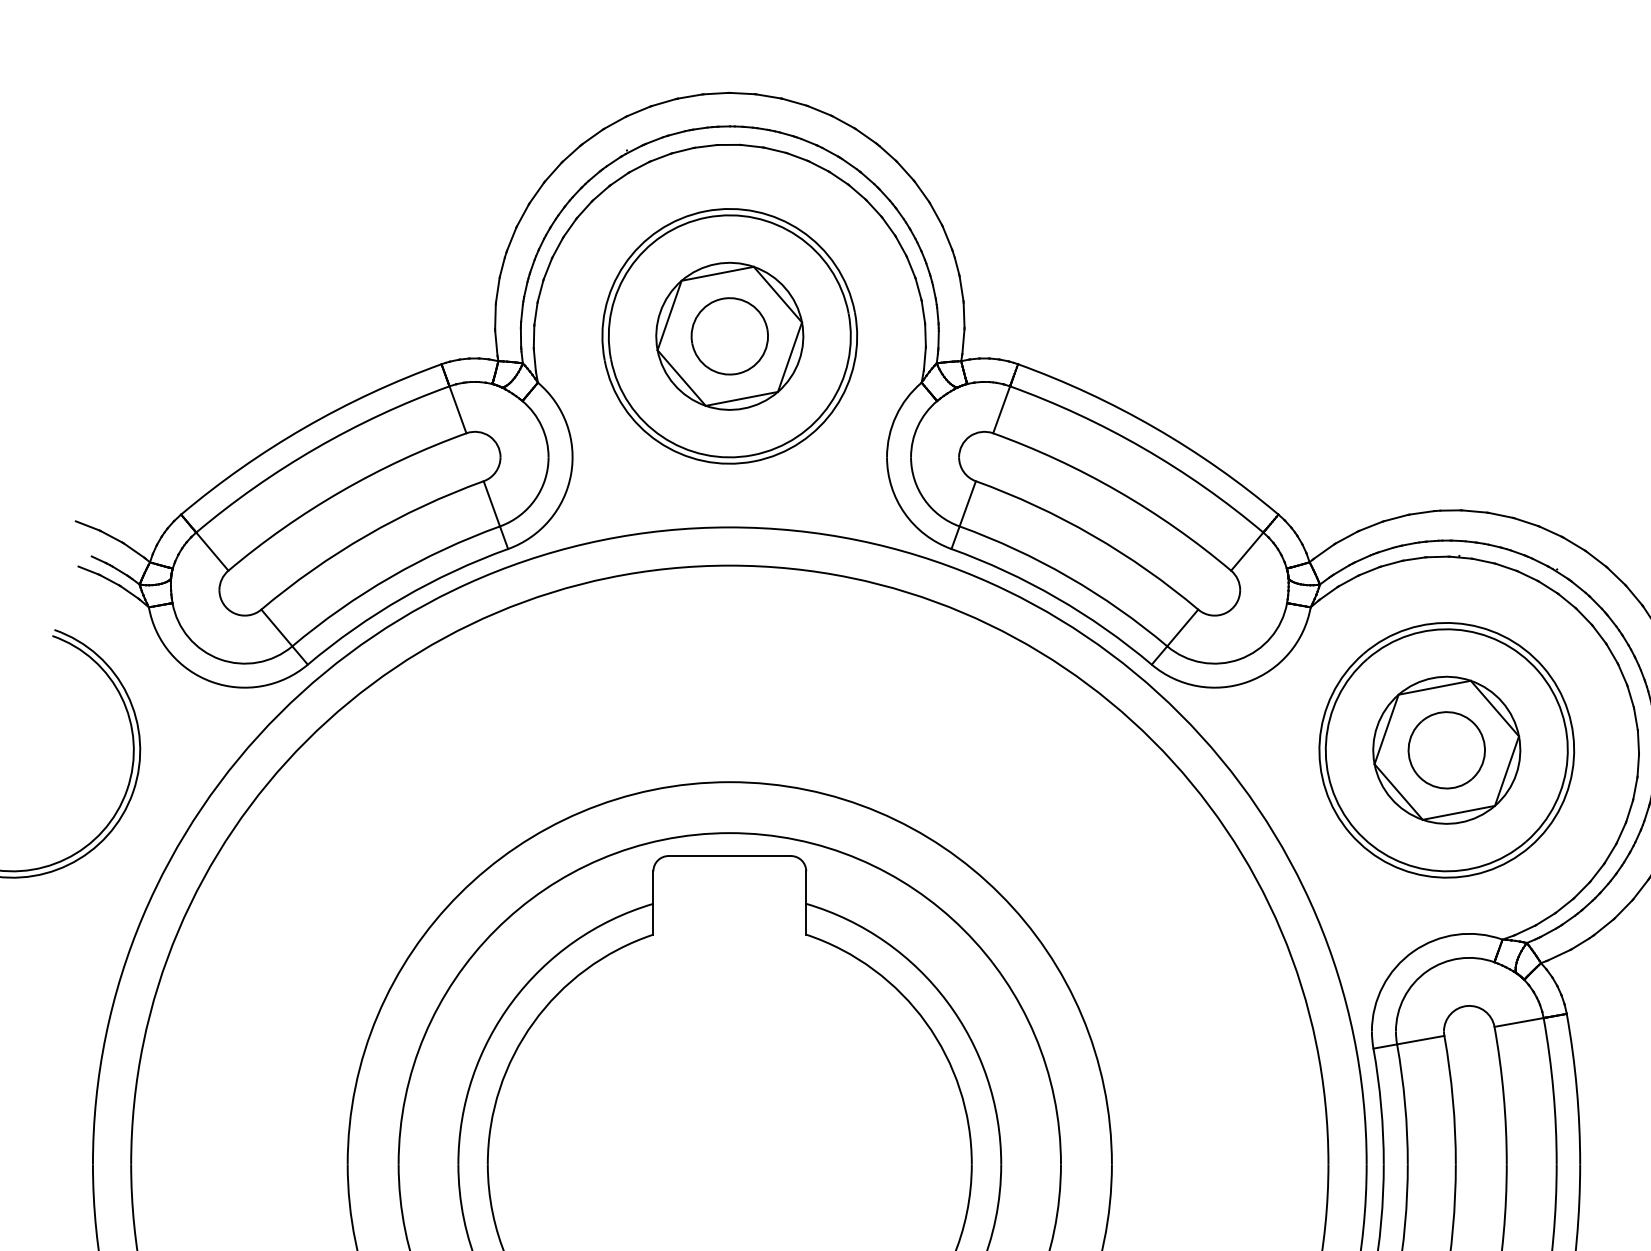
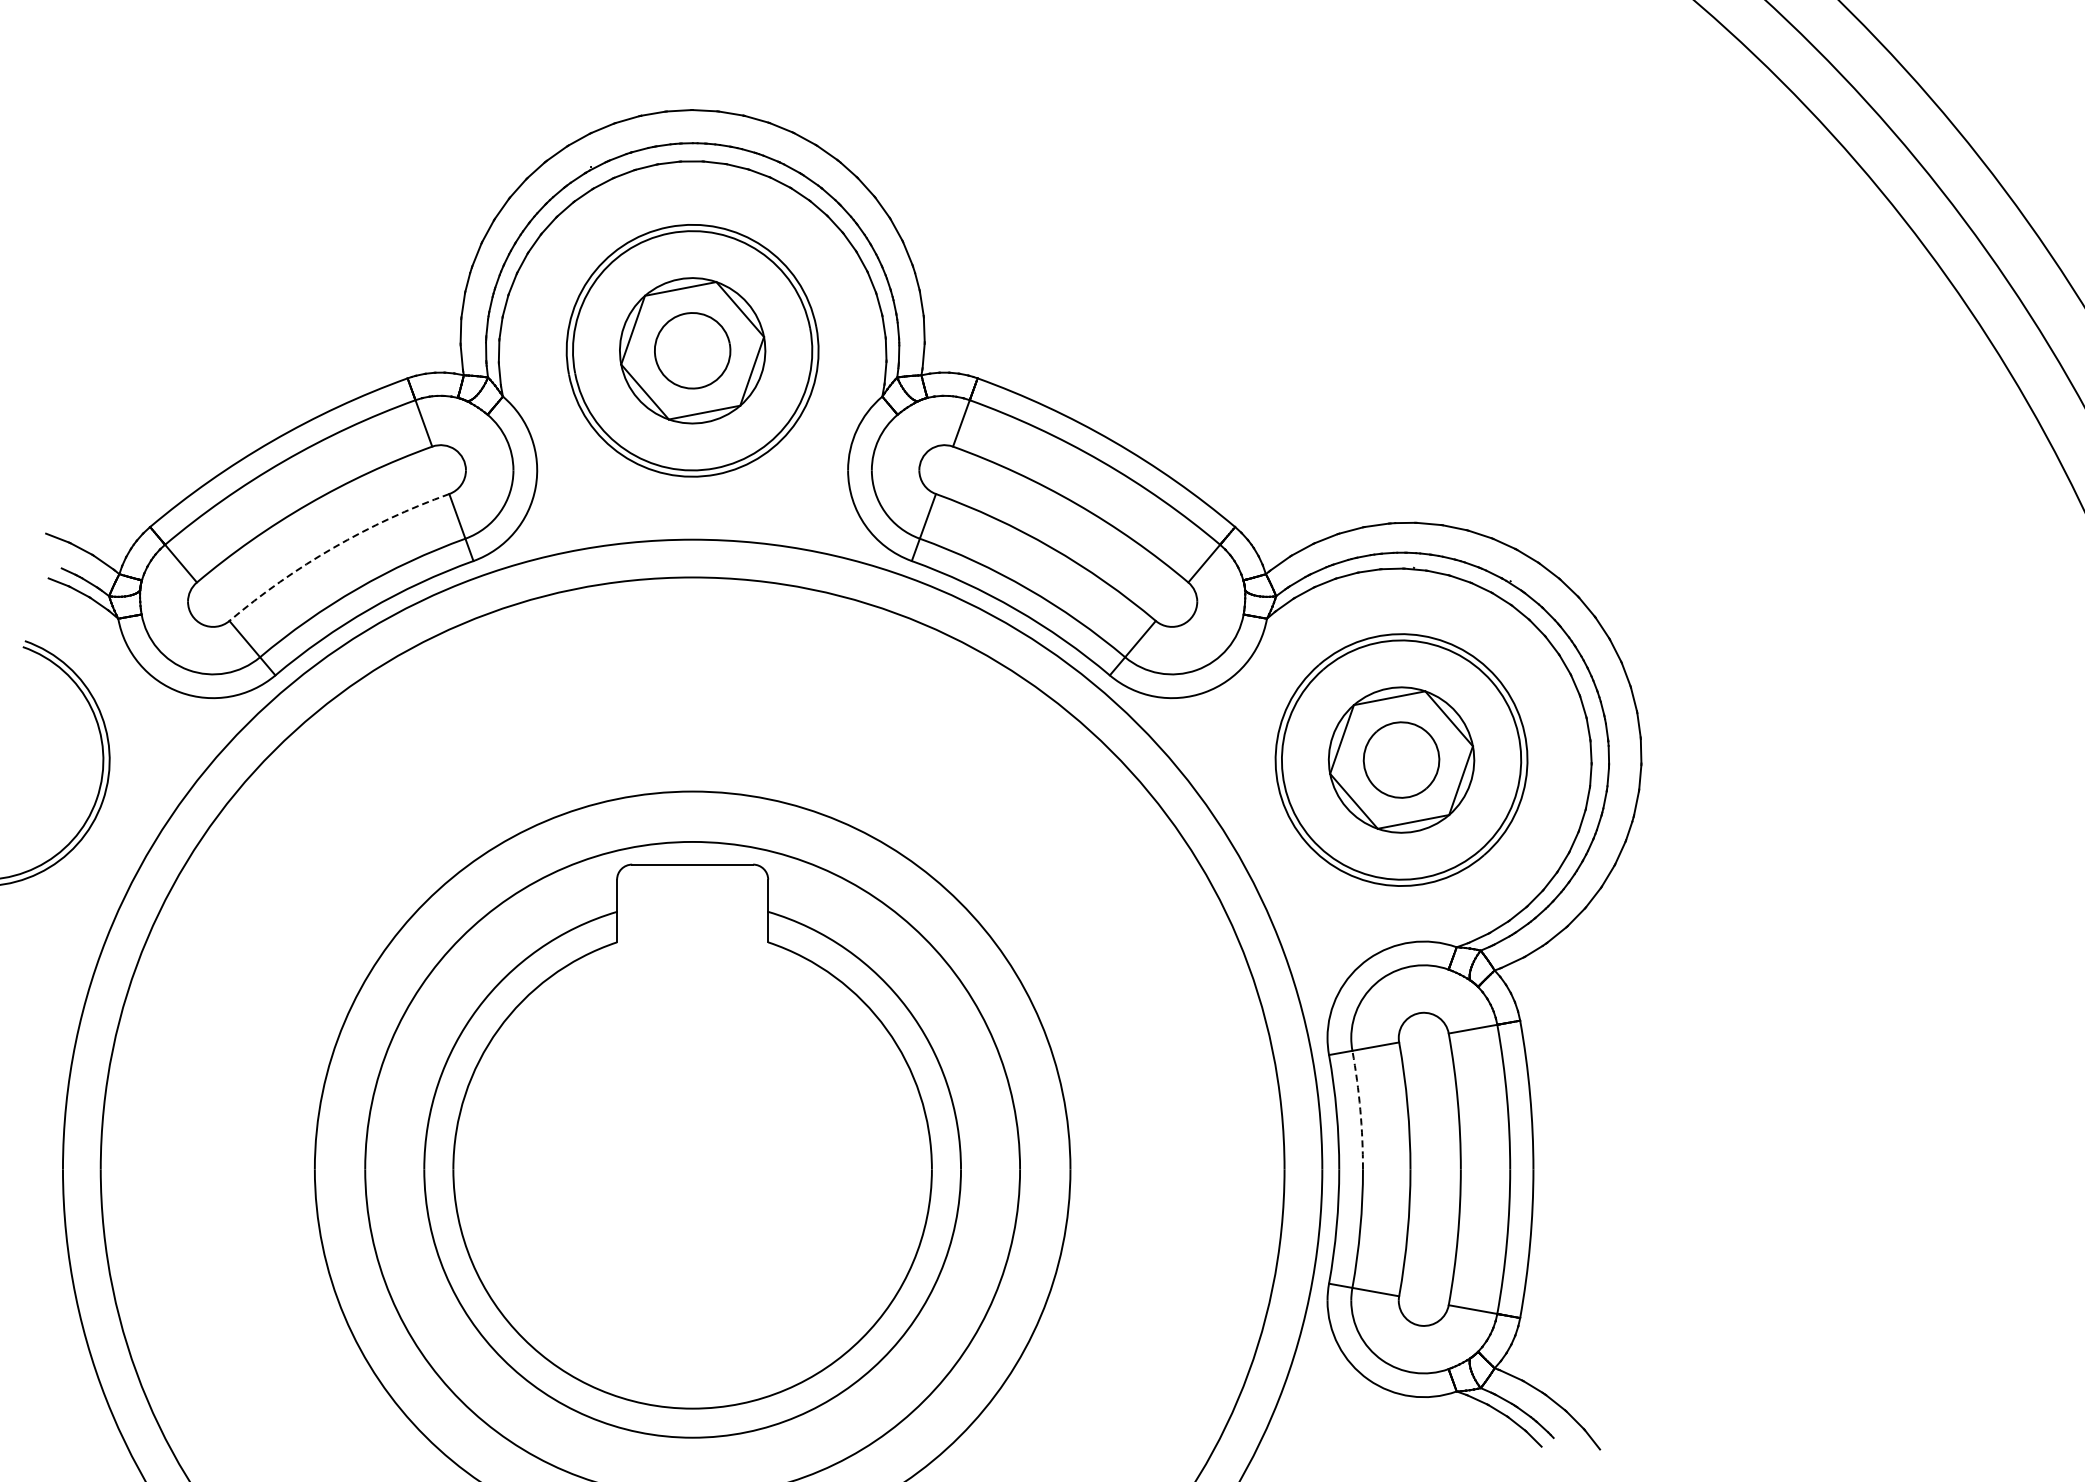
arc: (366, 535) -> (333, 547), solid -> dashed
arc: (1405, 1103) -> (1360, 1109), solid -> dashed

